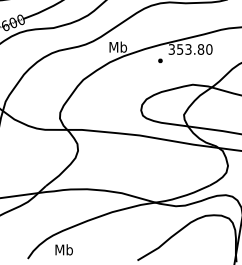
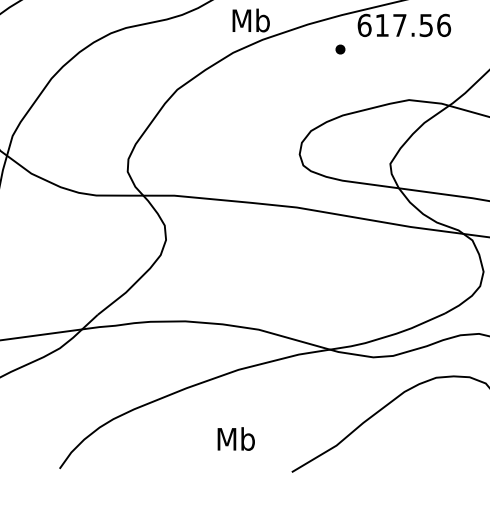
text: (190, 49) -> (404, 25), 353.80 -> 617.56
text: (63, 249) -> (234, 438), moved

